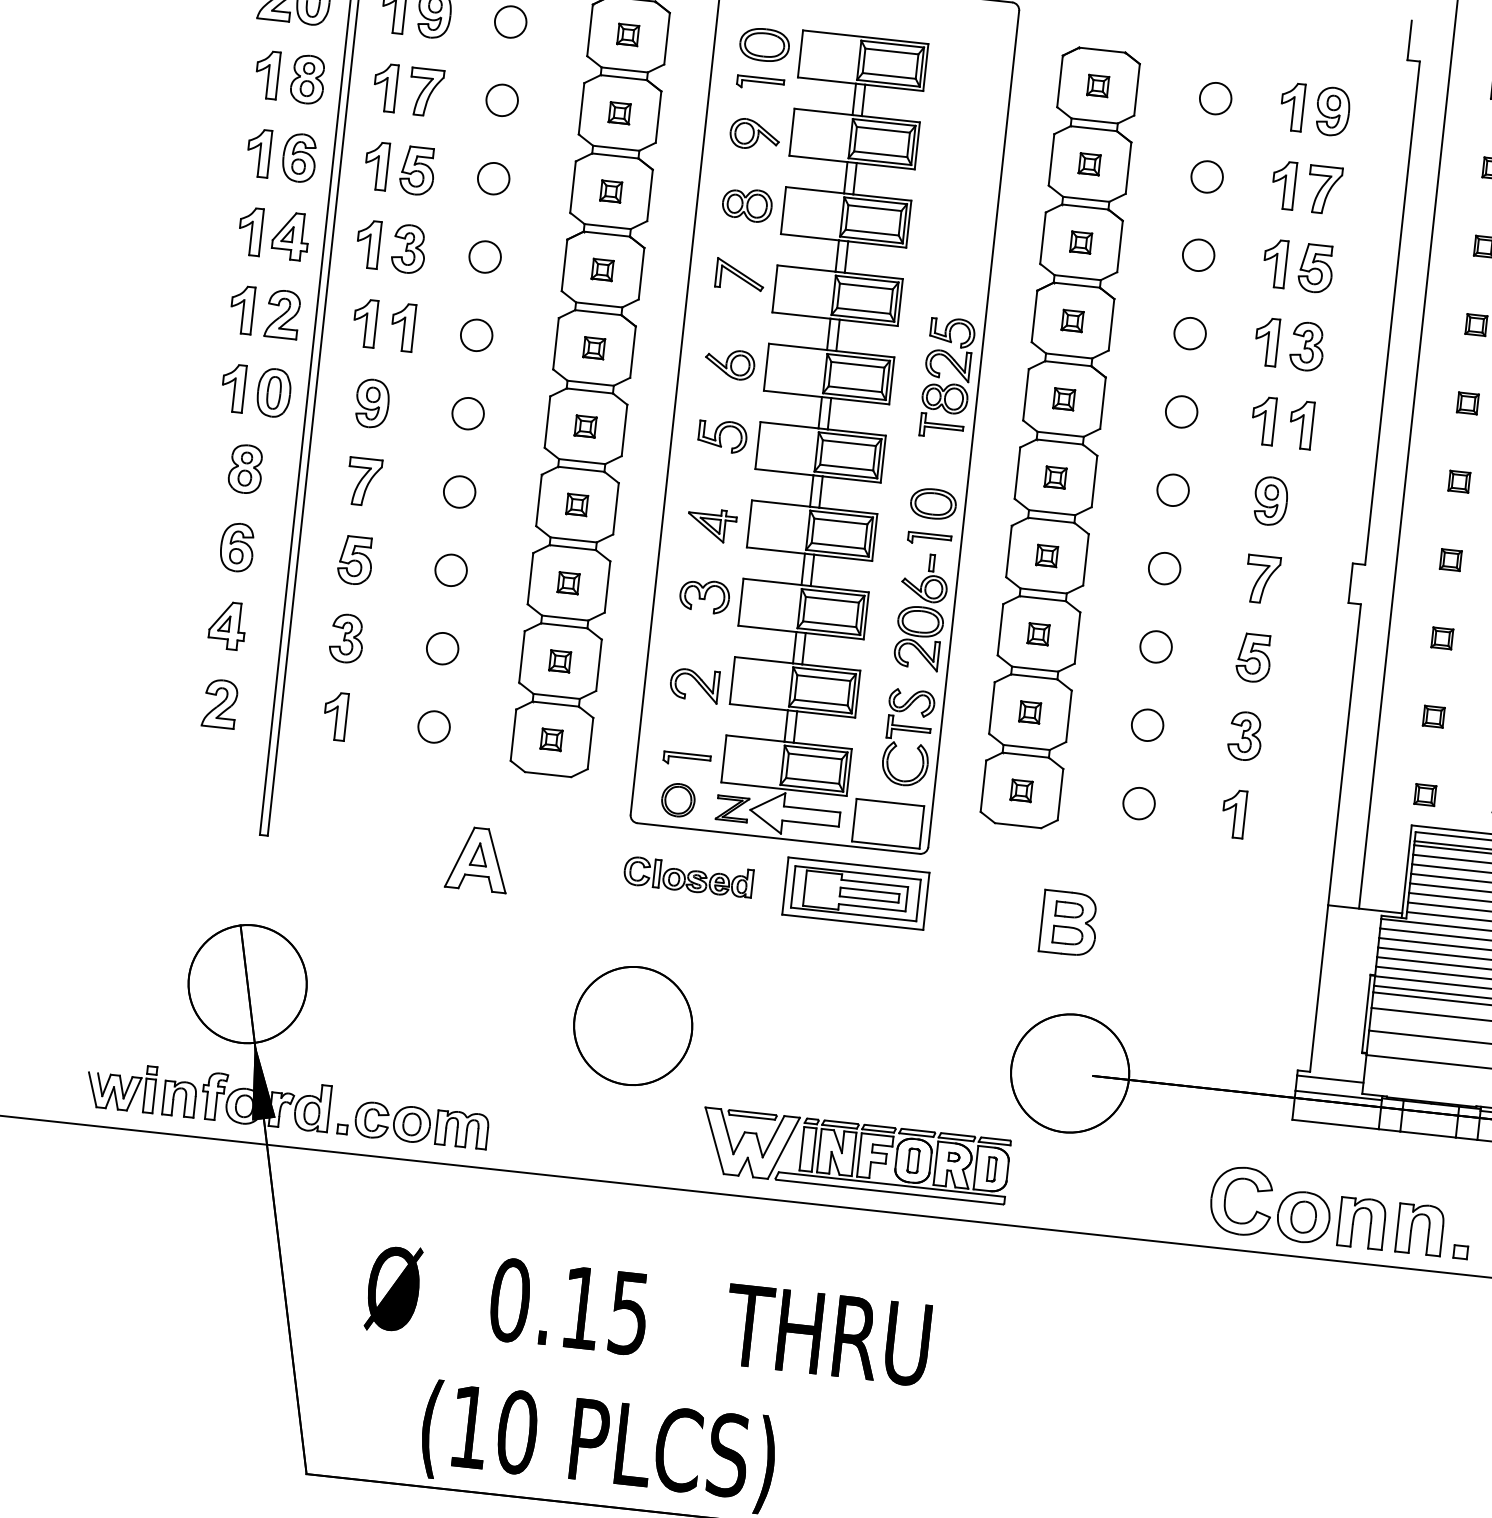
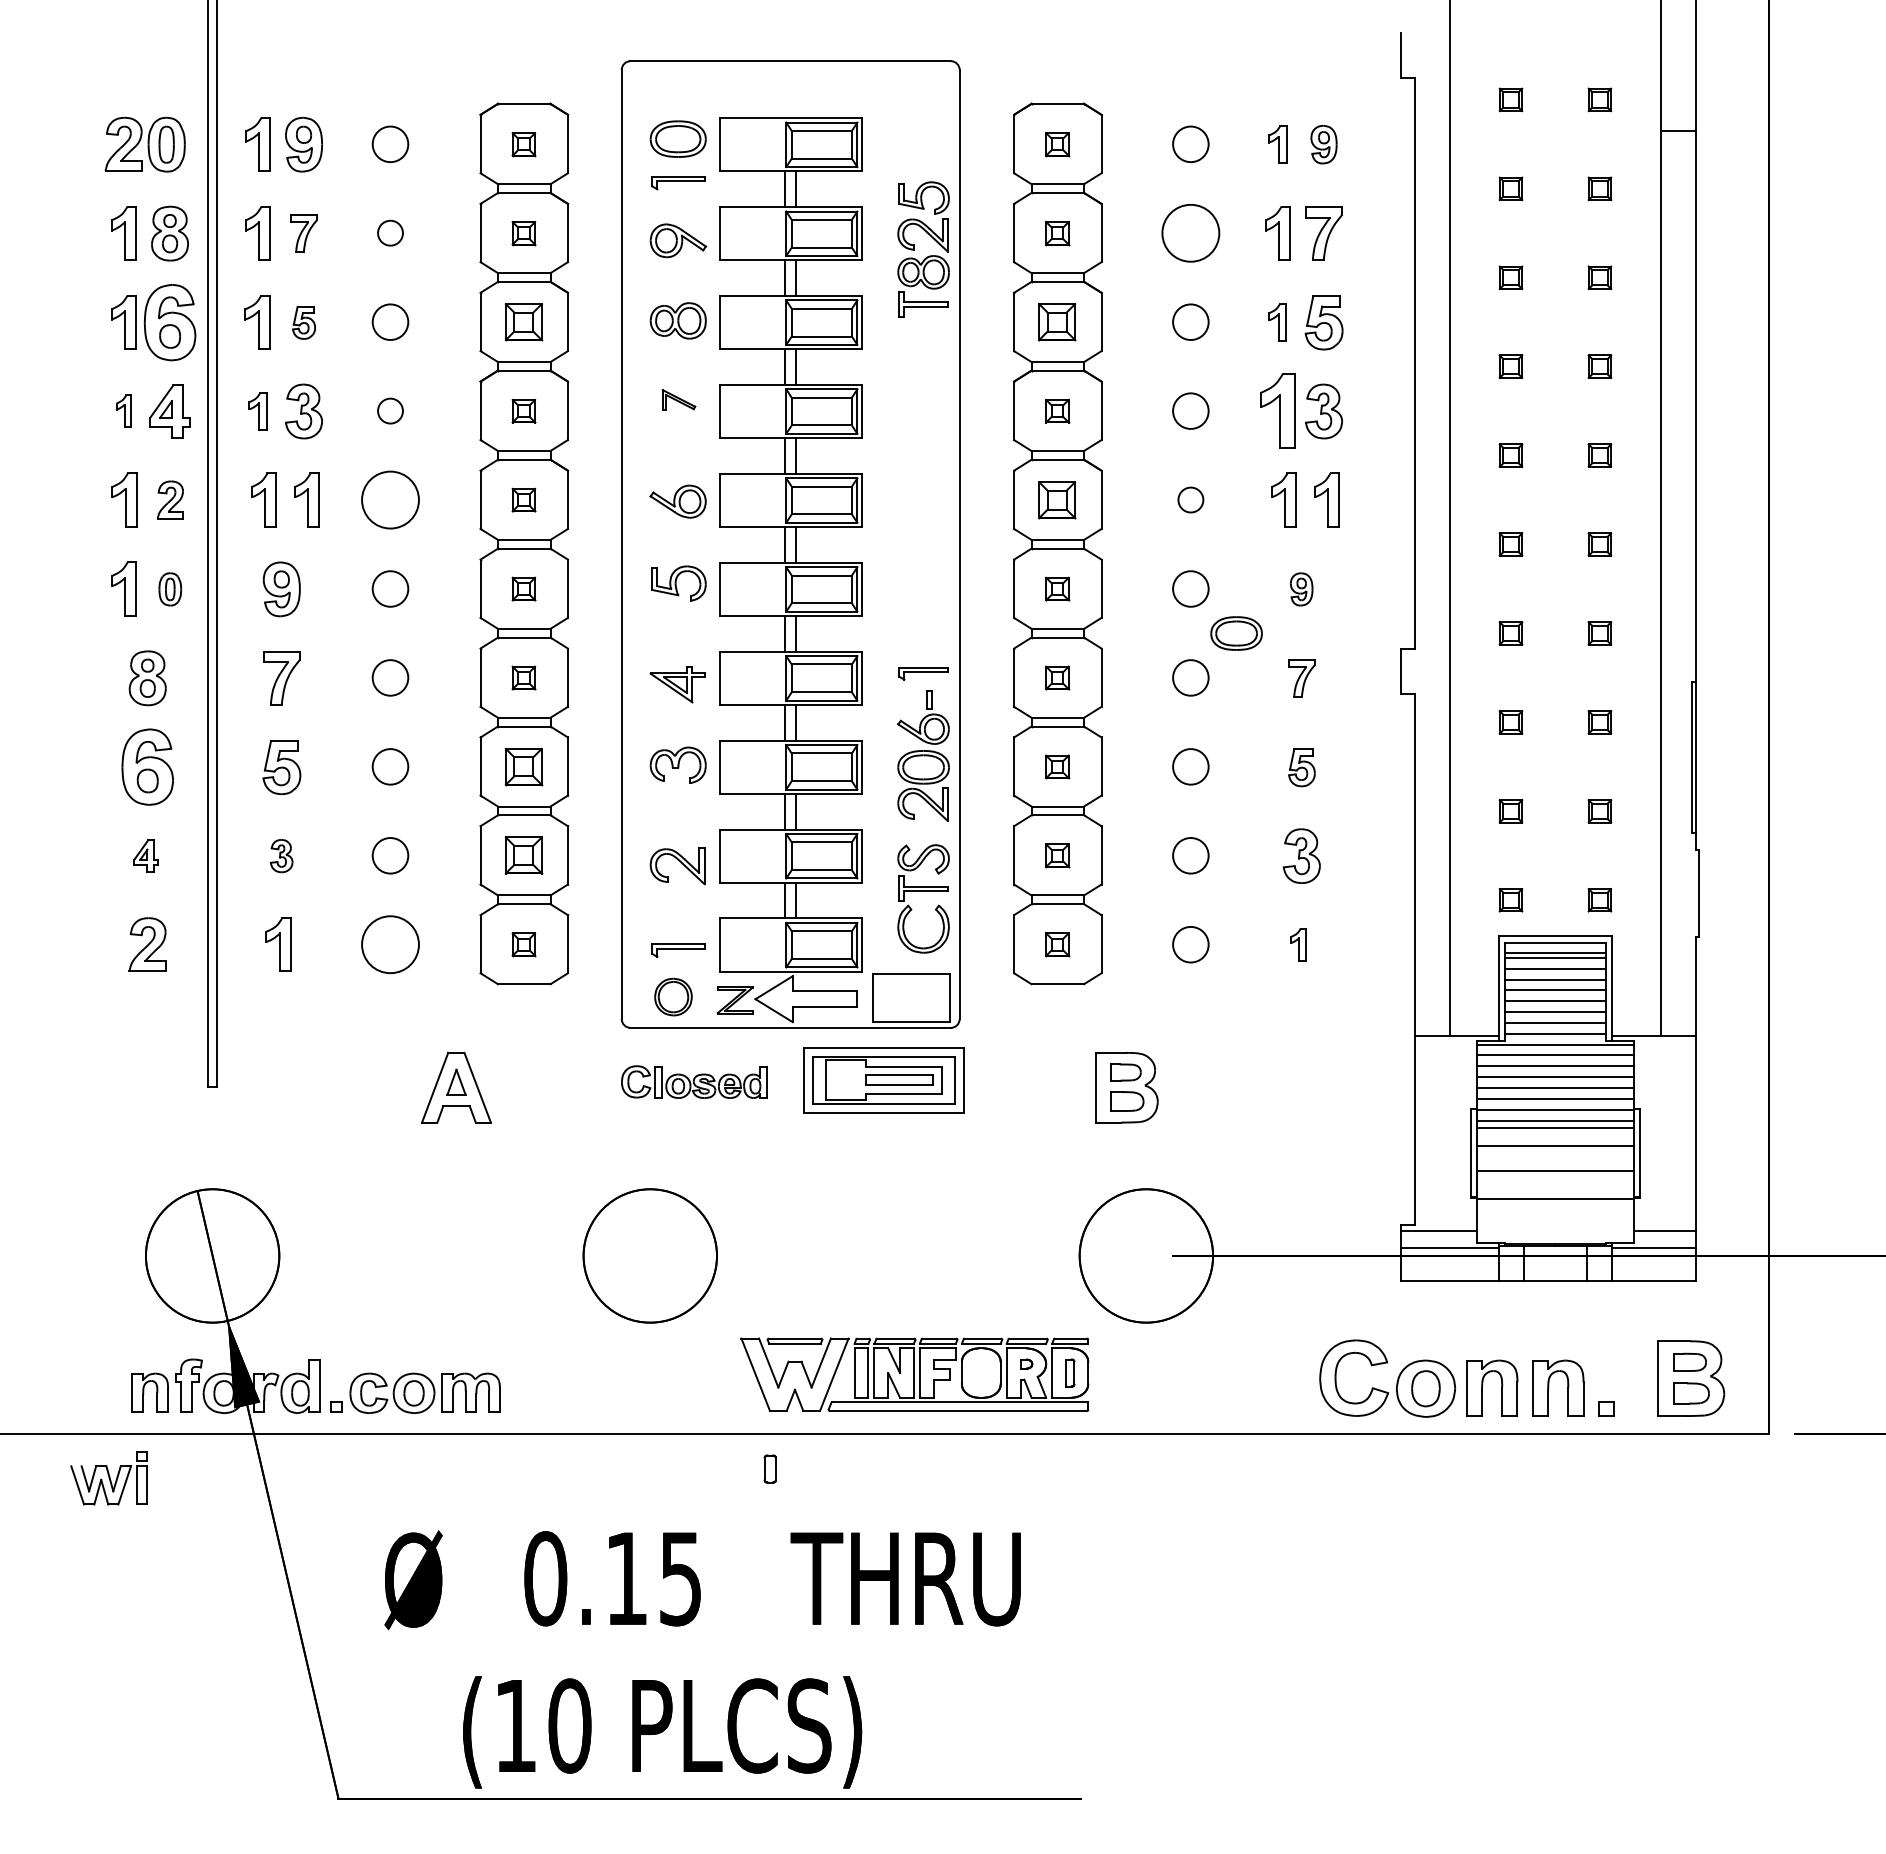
part: (425, 92) -> (303, 233), size x0.7
circle: (502, 99) -> (390, 232), size x0.7
part: (1291, 107) -> (1277, 144), size x0.7
part: (1332, 111) -> (1323, 144), size x0.7
part: (299, 157) -> (169, 322), size x1.4
part: (417, 170) -> (303, 322), size x0.6
circle: (1206, 177) -> (1190, 233), size x1.6
part: (610, 191) -> (523, 322), size x1.6
part: (249, 231) -> (123, 411), size x0.6
part: (1081, 242) -> (1057, 322), size x1.6
part: (368, 244) -> (257, 411), size x0.7
circle: (485, 256) -> (390, 410), size x0.7
part: (1274, 263) -> (1277, 322), size x0.7
part: (739, 274) -> (678, 399), size x0.6
part: (282, 313) -> (170, 499), size x0.7
circle: (476, 334) -> (390, 499), size x1.6
part: (1266, 342) -> (1277, 411), size x1.4
part: (949, 384) -> (927, 256), moved
part: (274, 393) -> (170, 589), size x0.6
part: (1064, 398) -> (1057, 499), size x1.6
circle: (1181, 411) -> (1190, 499), size x0.7
part: (1270, 501) -> (1301, 589), size x0.6
part: (933, 503) -> (1236, 633), moved
part: (237, 547) -> (147, 767), size x1.4
part: (1262, 579) -> (1301, 678), size x0.7
part: (568, 582) -> (523, 766), size x1.6
part: (226, 624) -> (145, 855), size x0.6
part: (346, 638) -> (281, 855), size x0.6
part: (1253, 658) -> (1301, 767), size x0.7
part: (559, 661) -> (523, 855), size x1.6
circle: (434, 726) -> (390, 944), size x1.6
part: (1233, 813) -> (1298, 944), size x0.6
part: (120, 1086) -> (108, 1478), moved
part: (912, 1160) -> (769, 1468), moved

